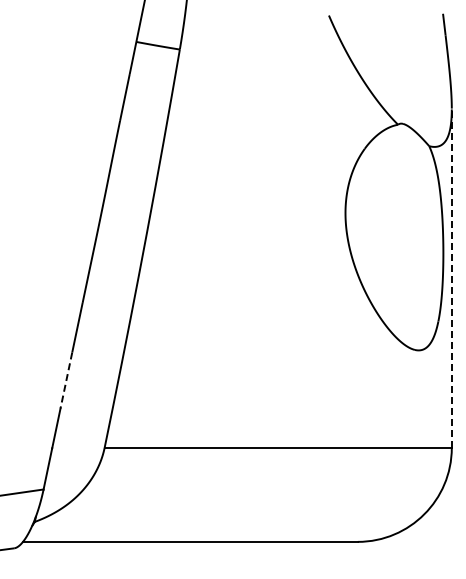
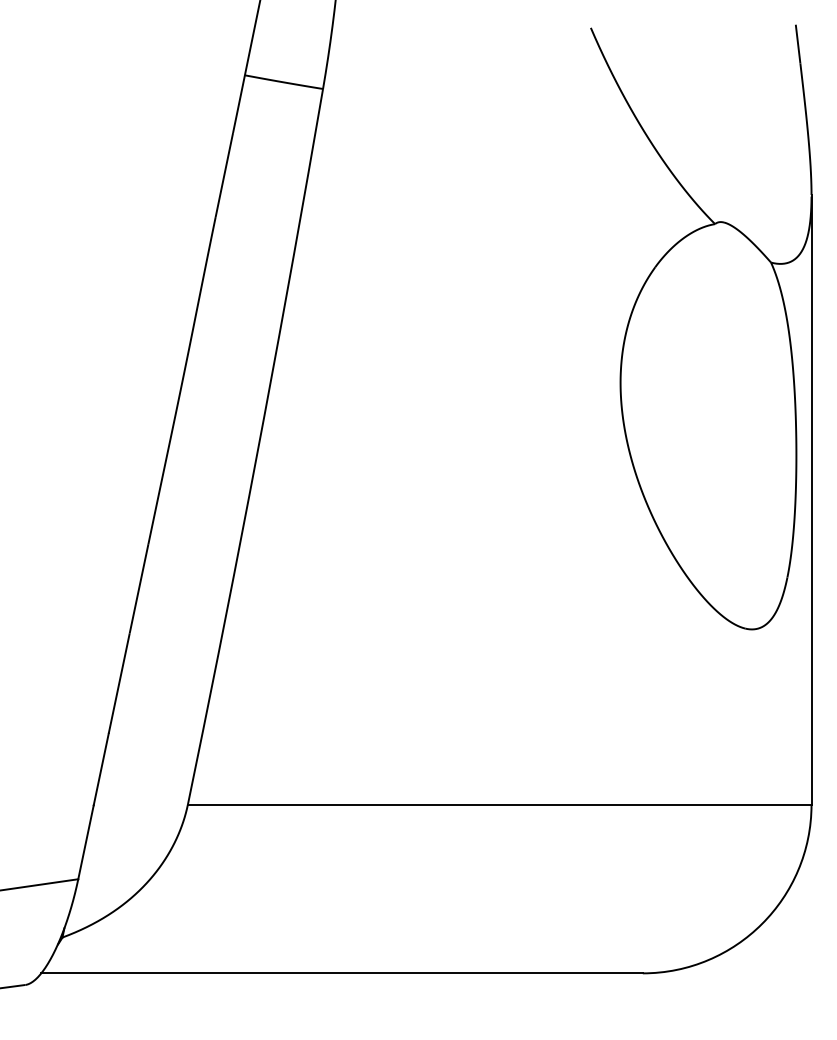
line: (451, 278) -> (810, 500), dashed -> solid
line: (66, 380) -> (119, 683), dashed -> solid

